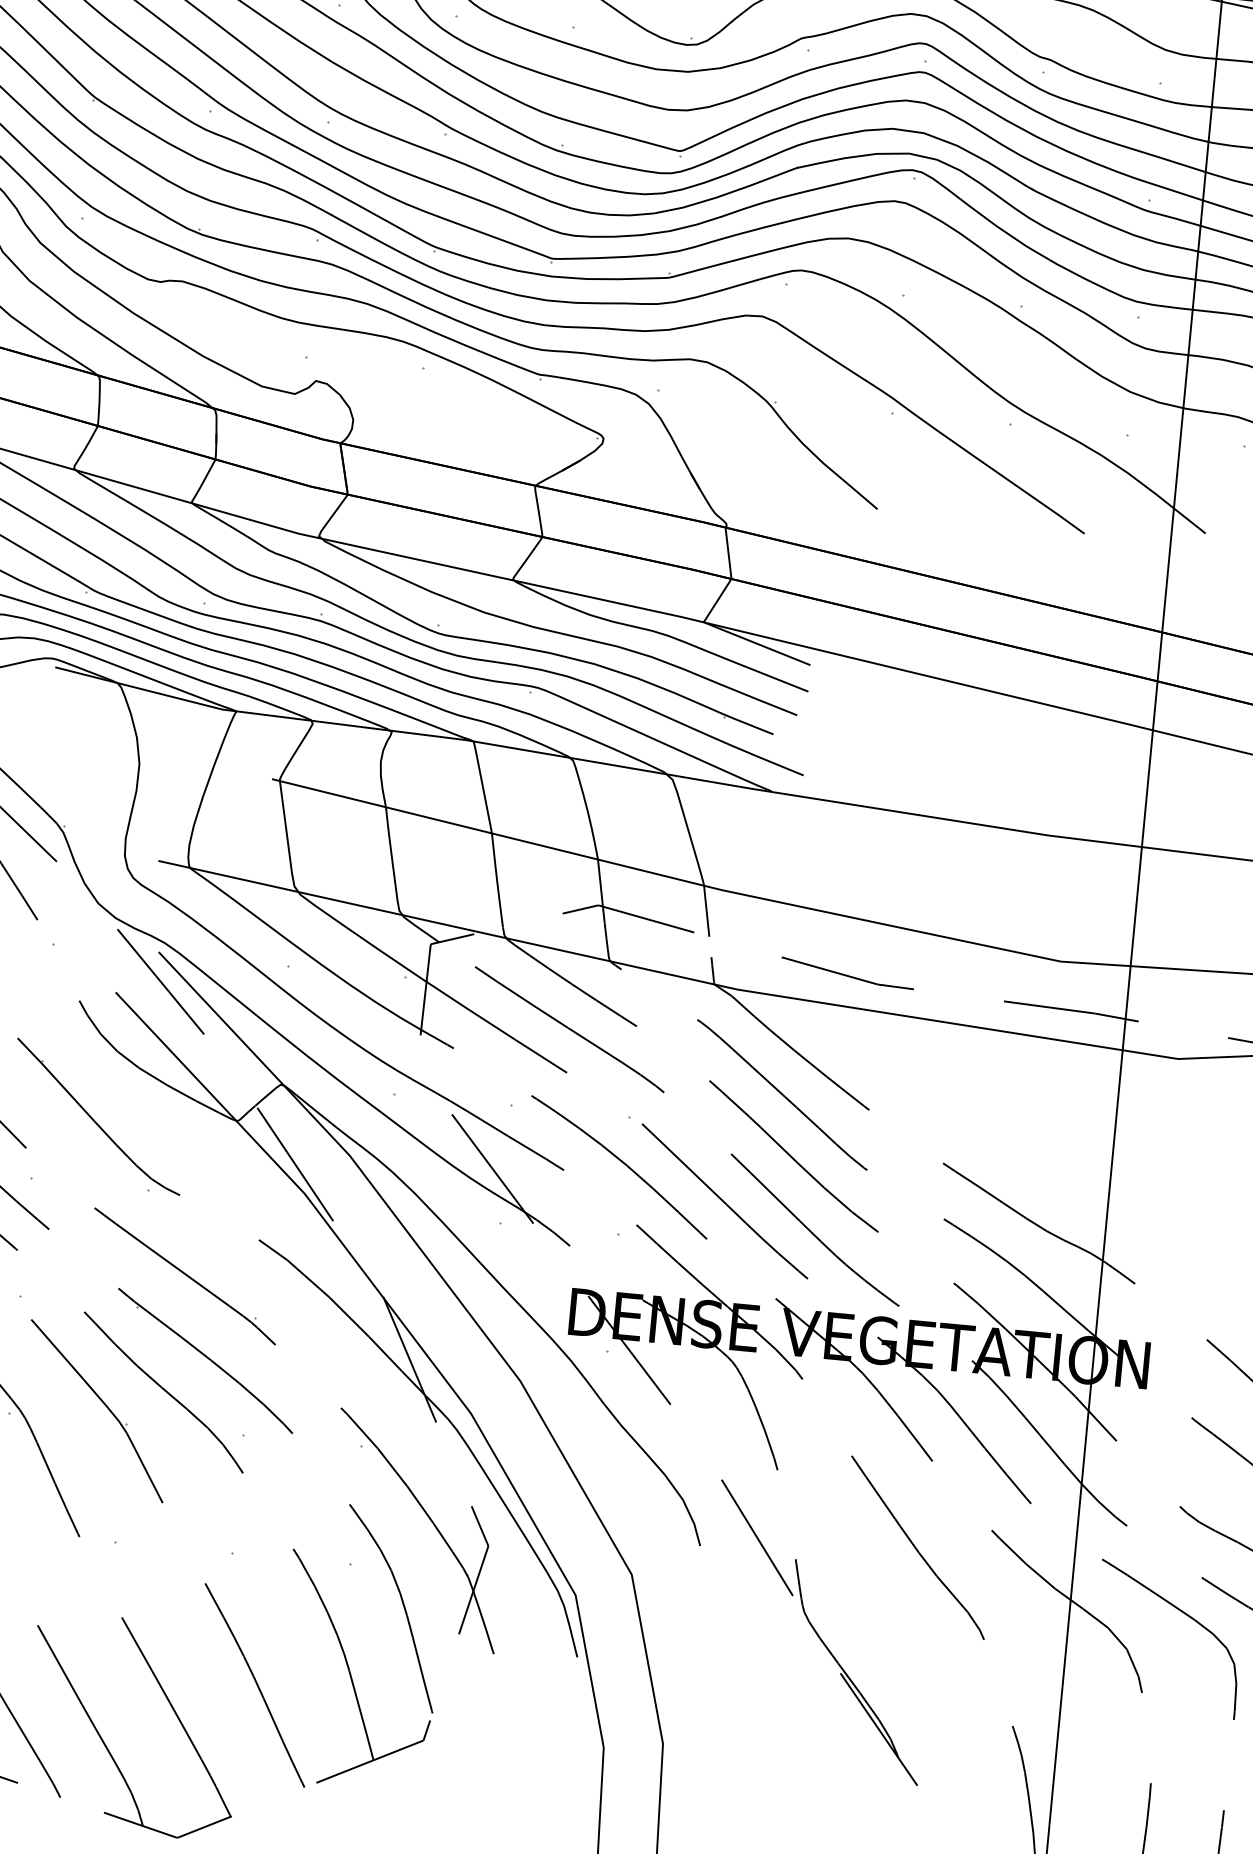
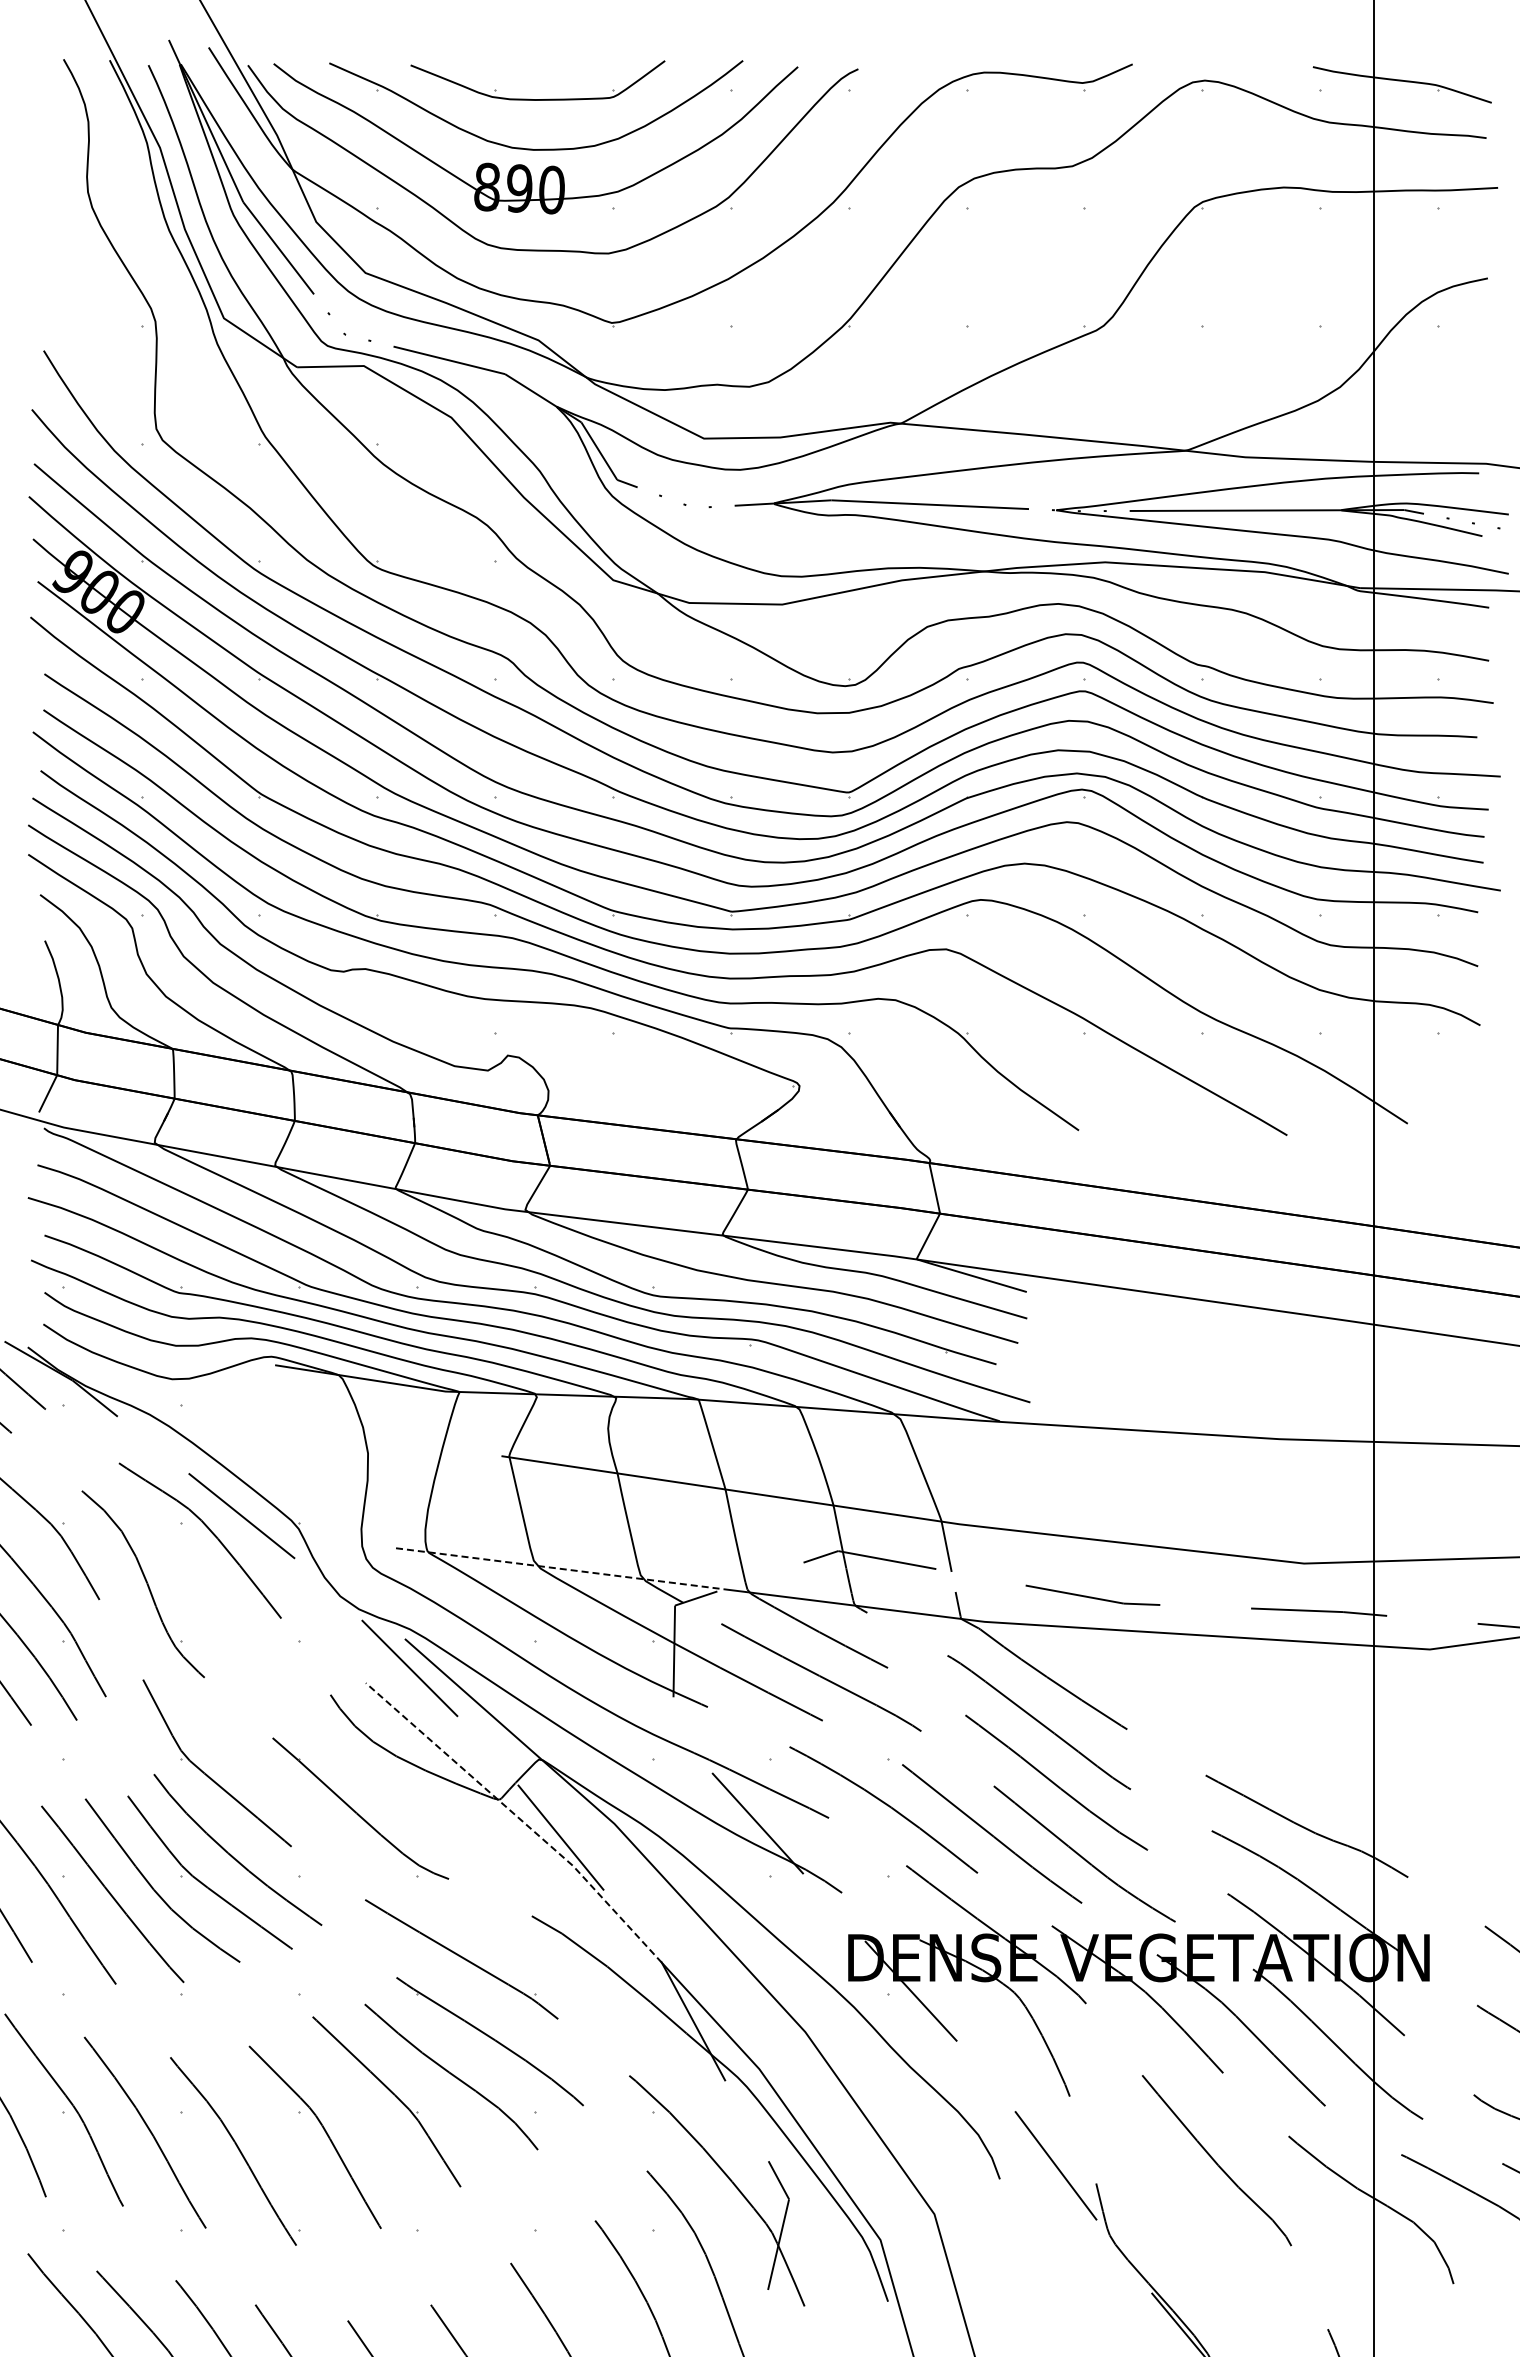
line: (320, 896) -> (560, 1568), solid -> dashed
line: (255, 1141) -> (519, 1818), solid -> dashed

